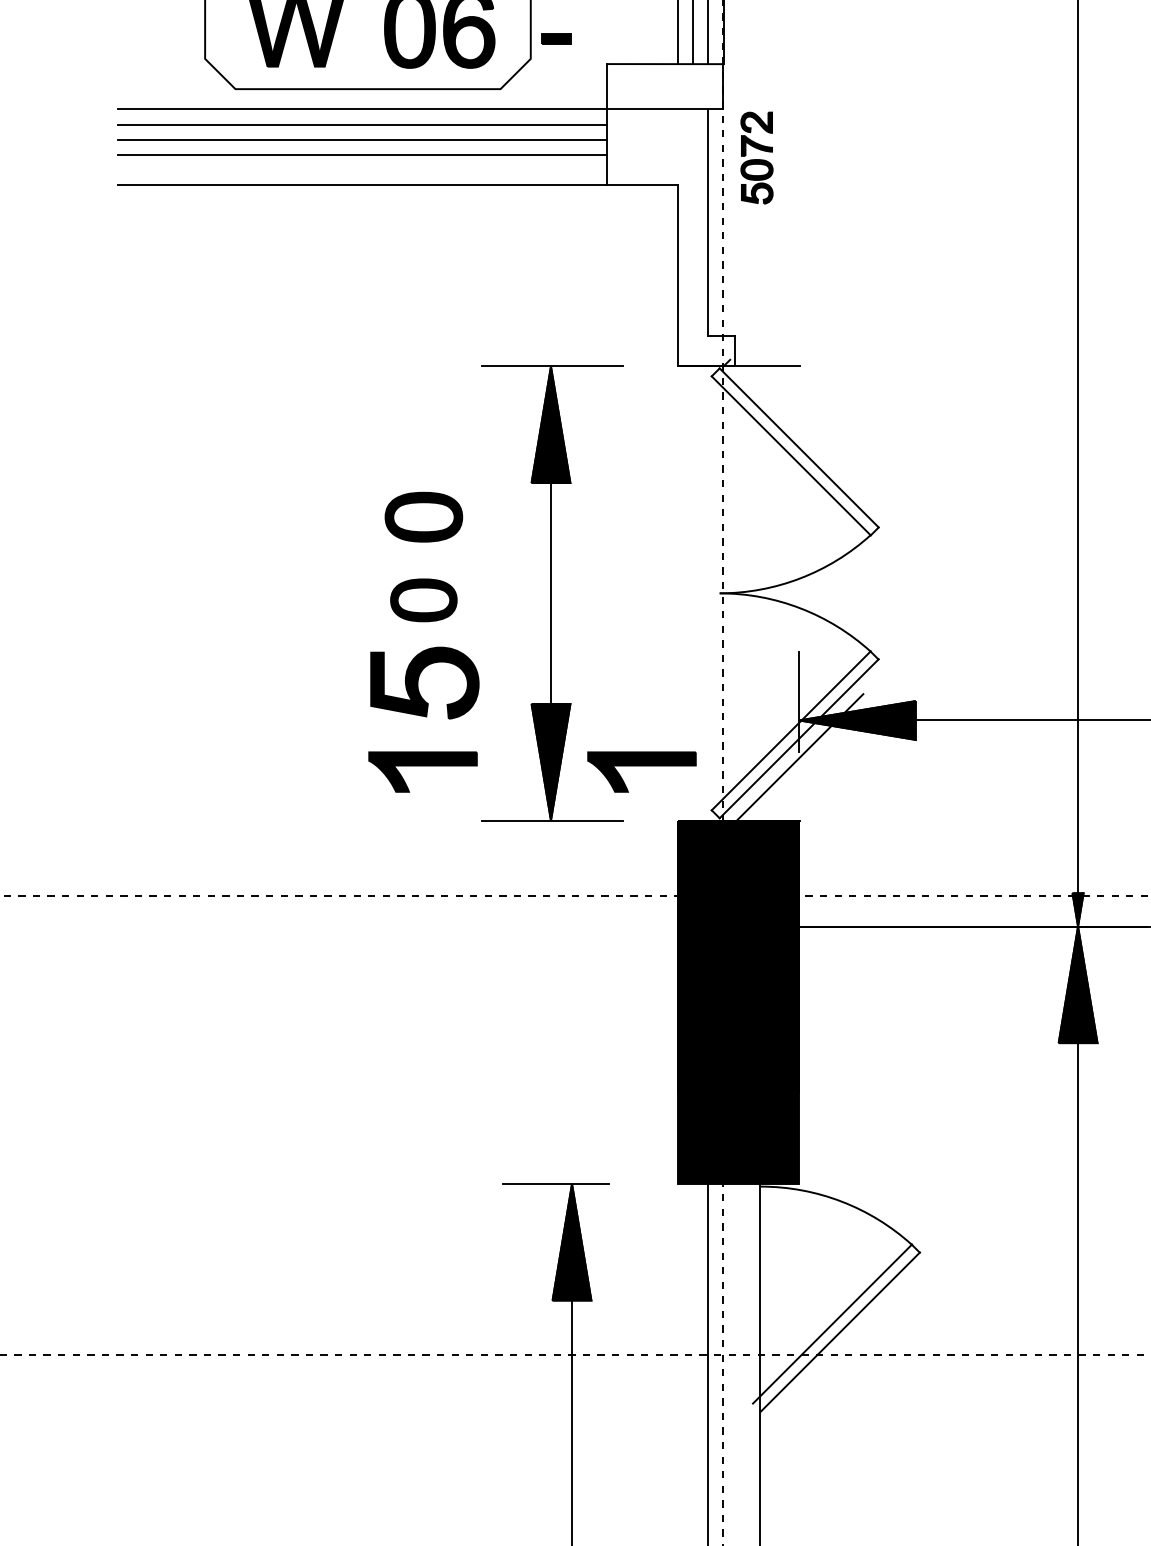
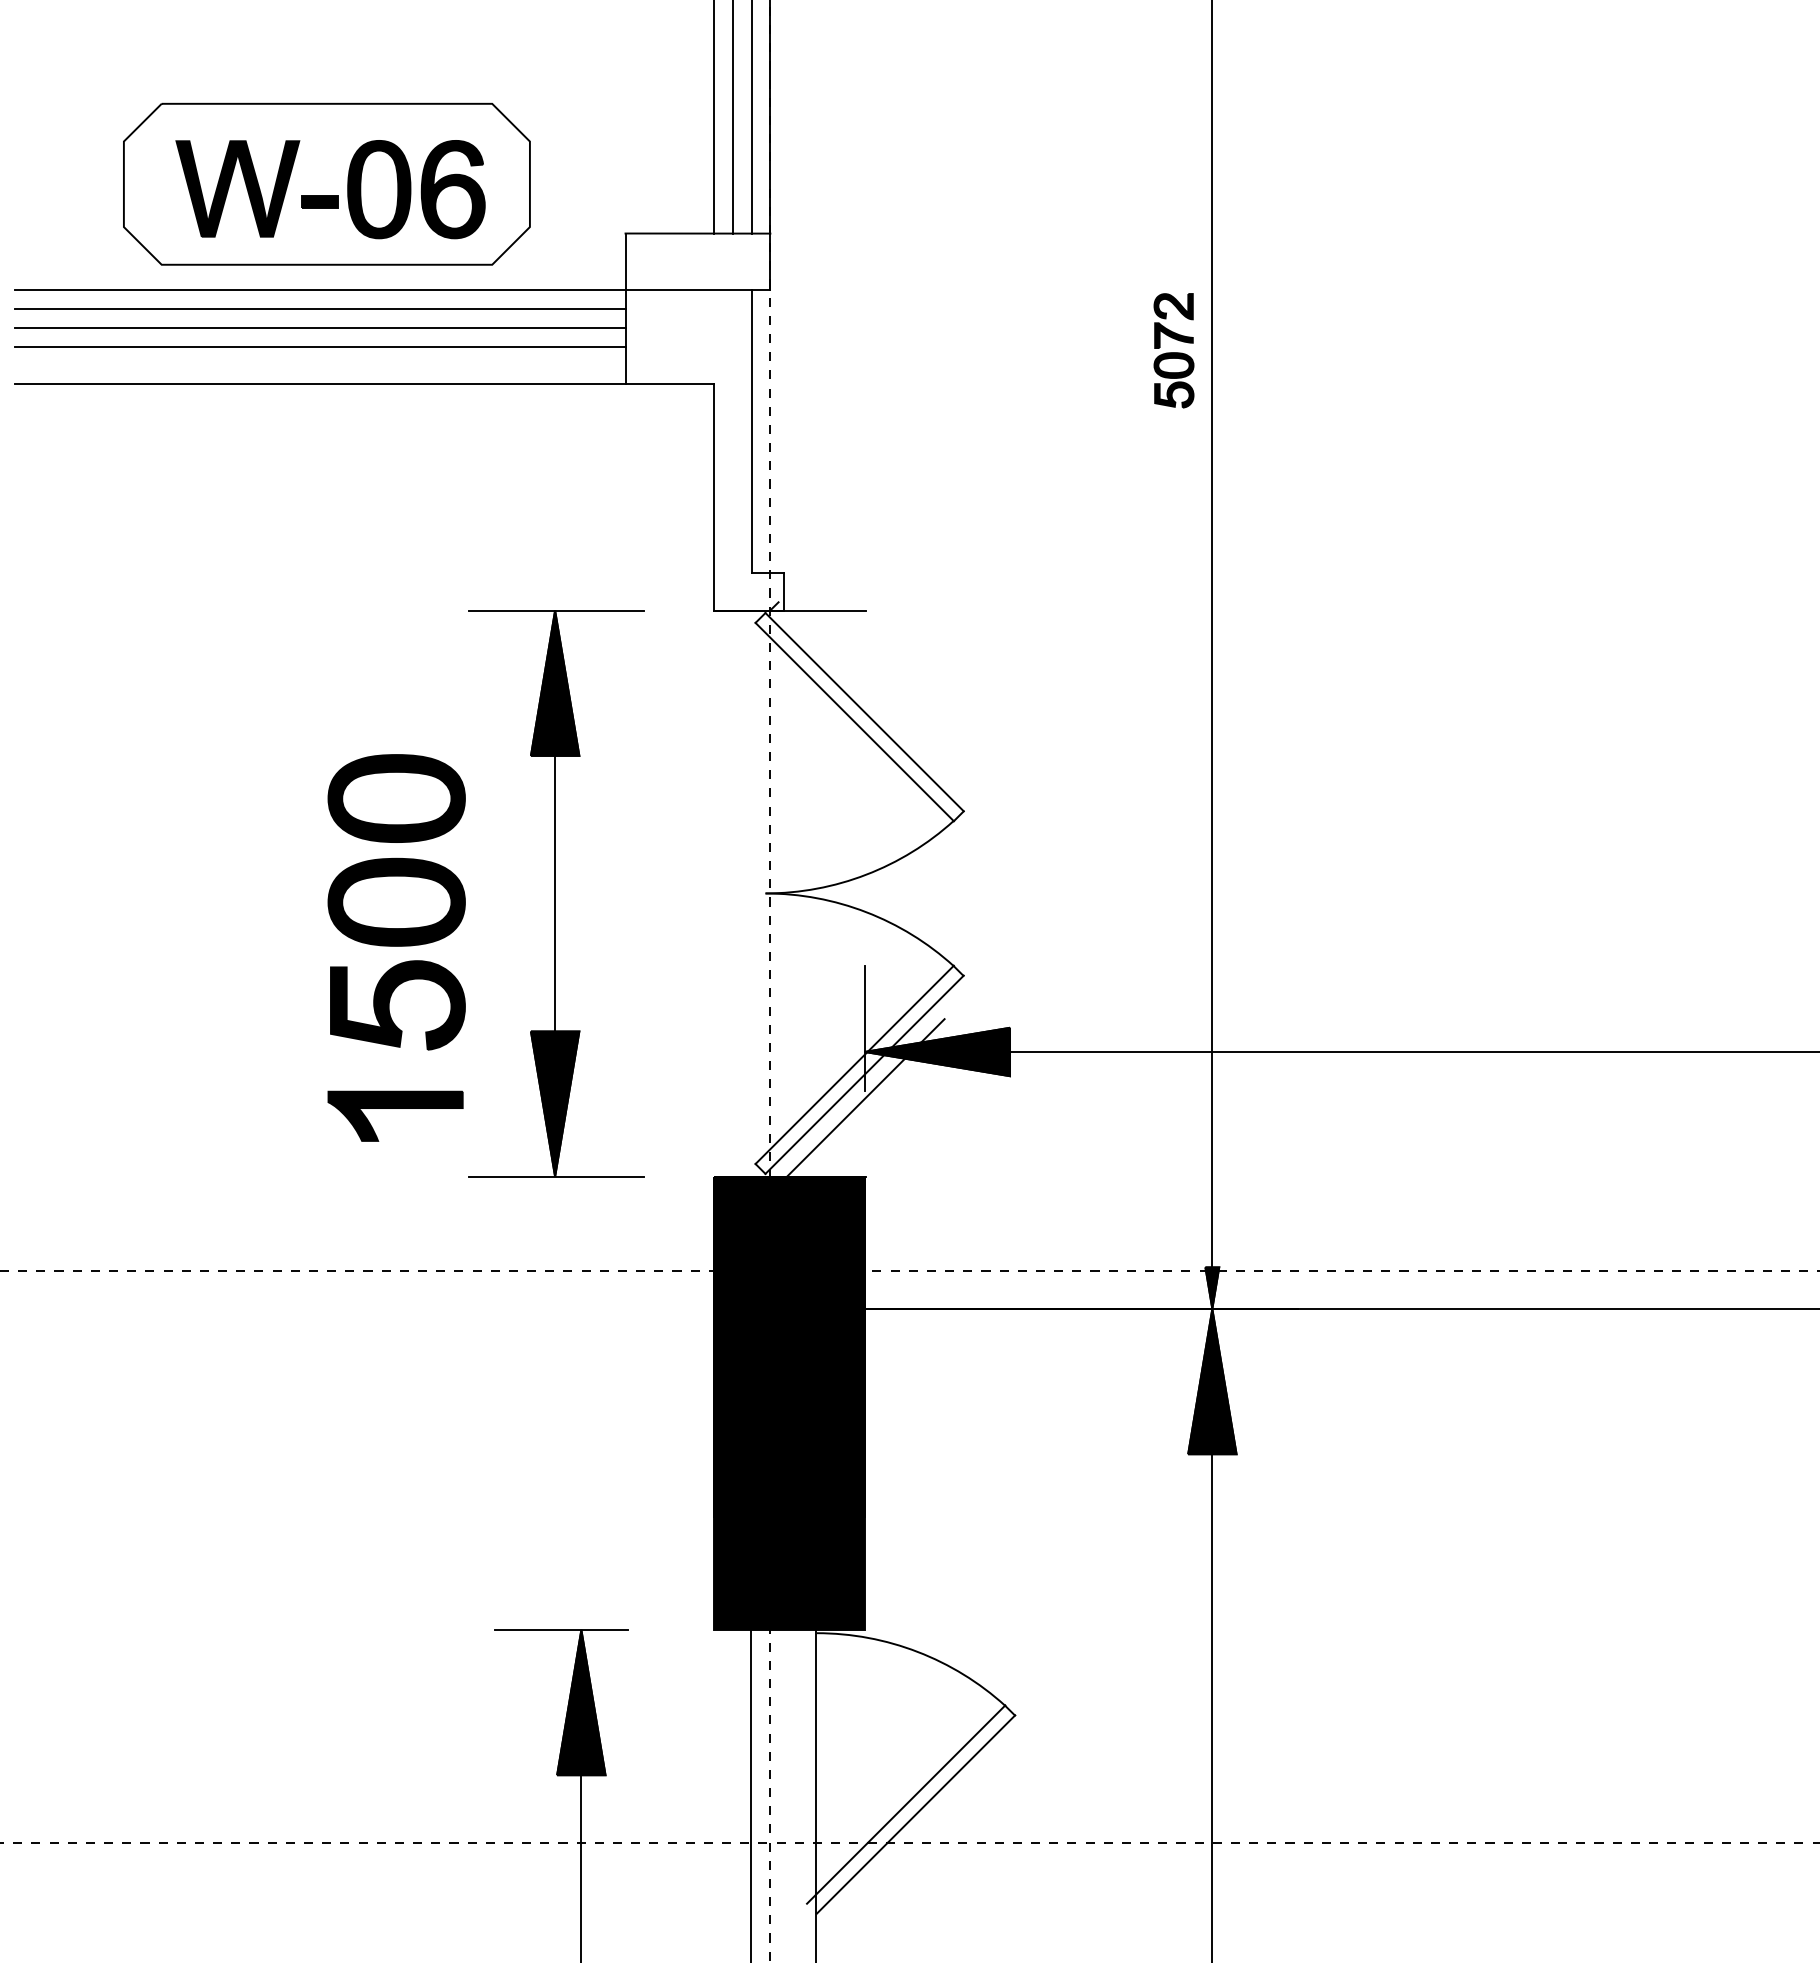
part: (555, 38) -> (319, 201), moved
part: (756, 157) -> (1173, 350), moved
part: (423, 517) -> (396, 798), size x1.43
part: (423, 599) -> (396, 901), size x1.67
part: (641, 765) -> (668, 1108), removed

